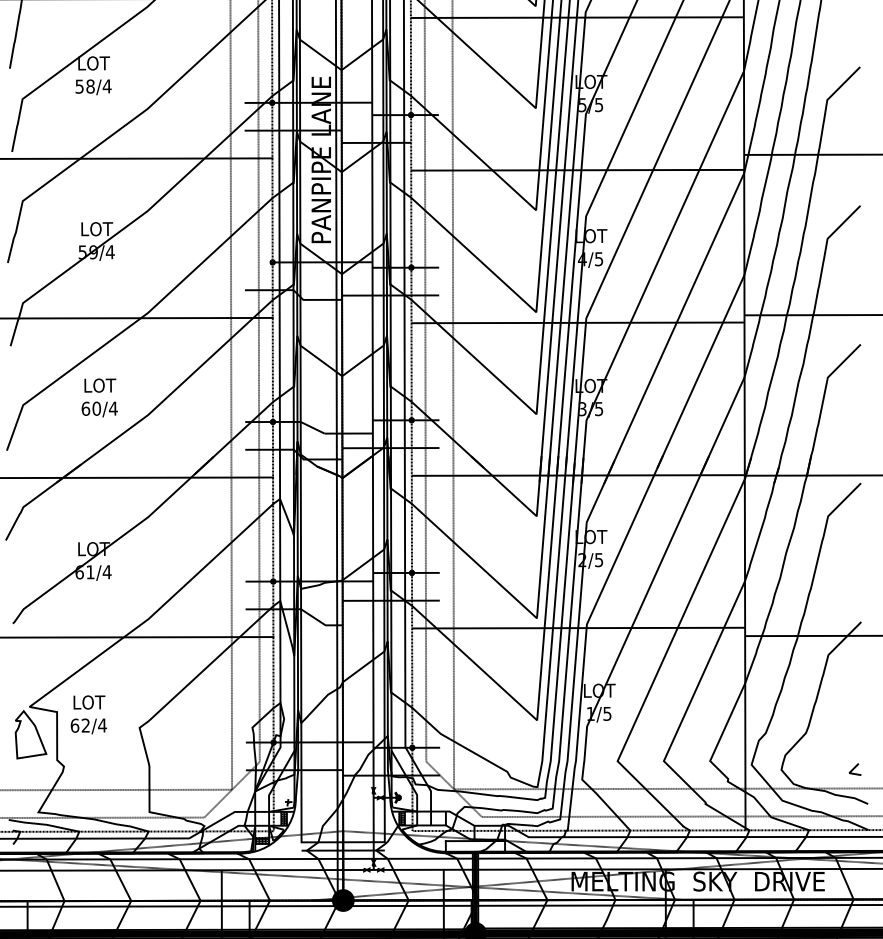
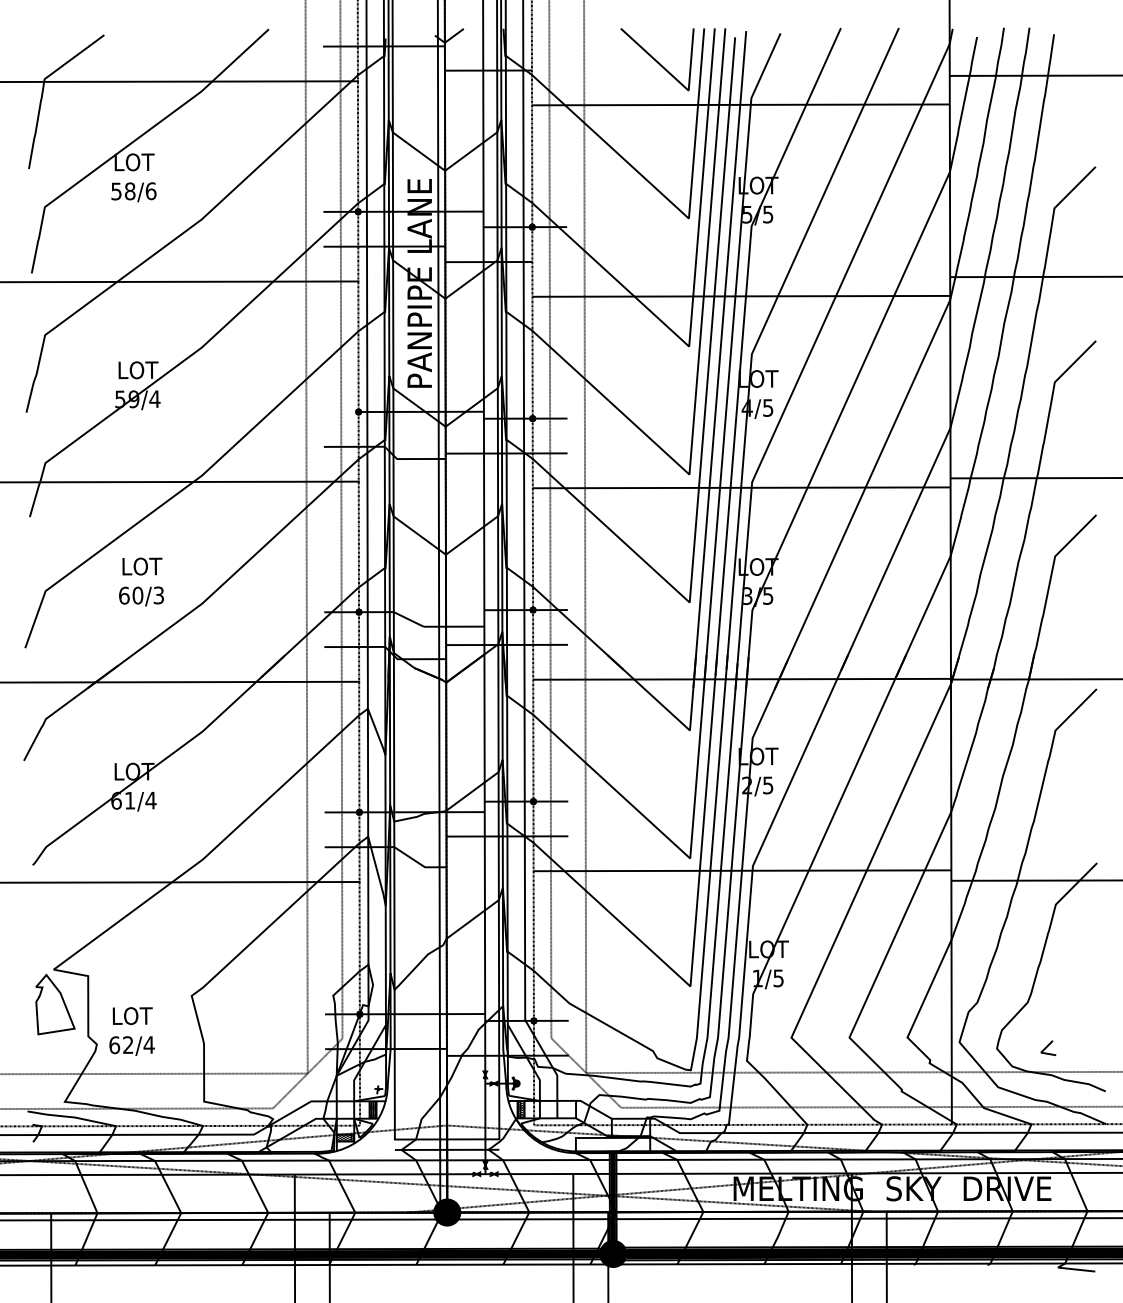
text: (106, 86) -> (150, 191), 58/4 -> 58/6
text: (113, 408) -> (158, 595), 60/4 -> 60/3
text: (88, 714) -> (131, 1031), moved
line: (854, 768) -> (1047, 1047), moved

